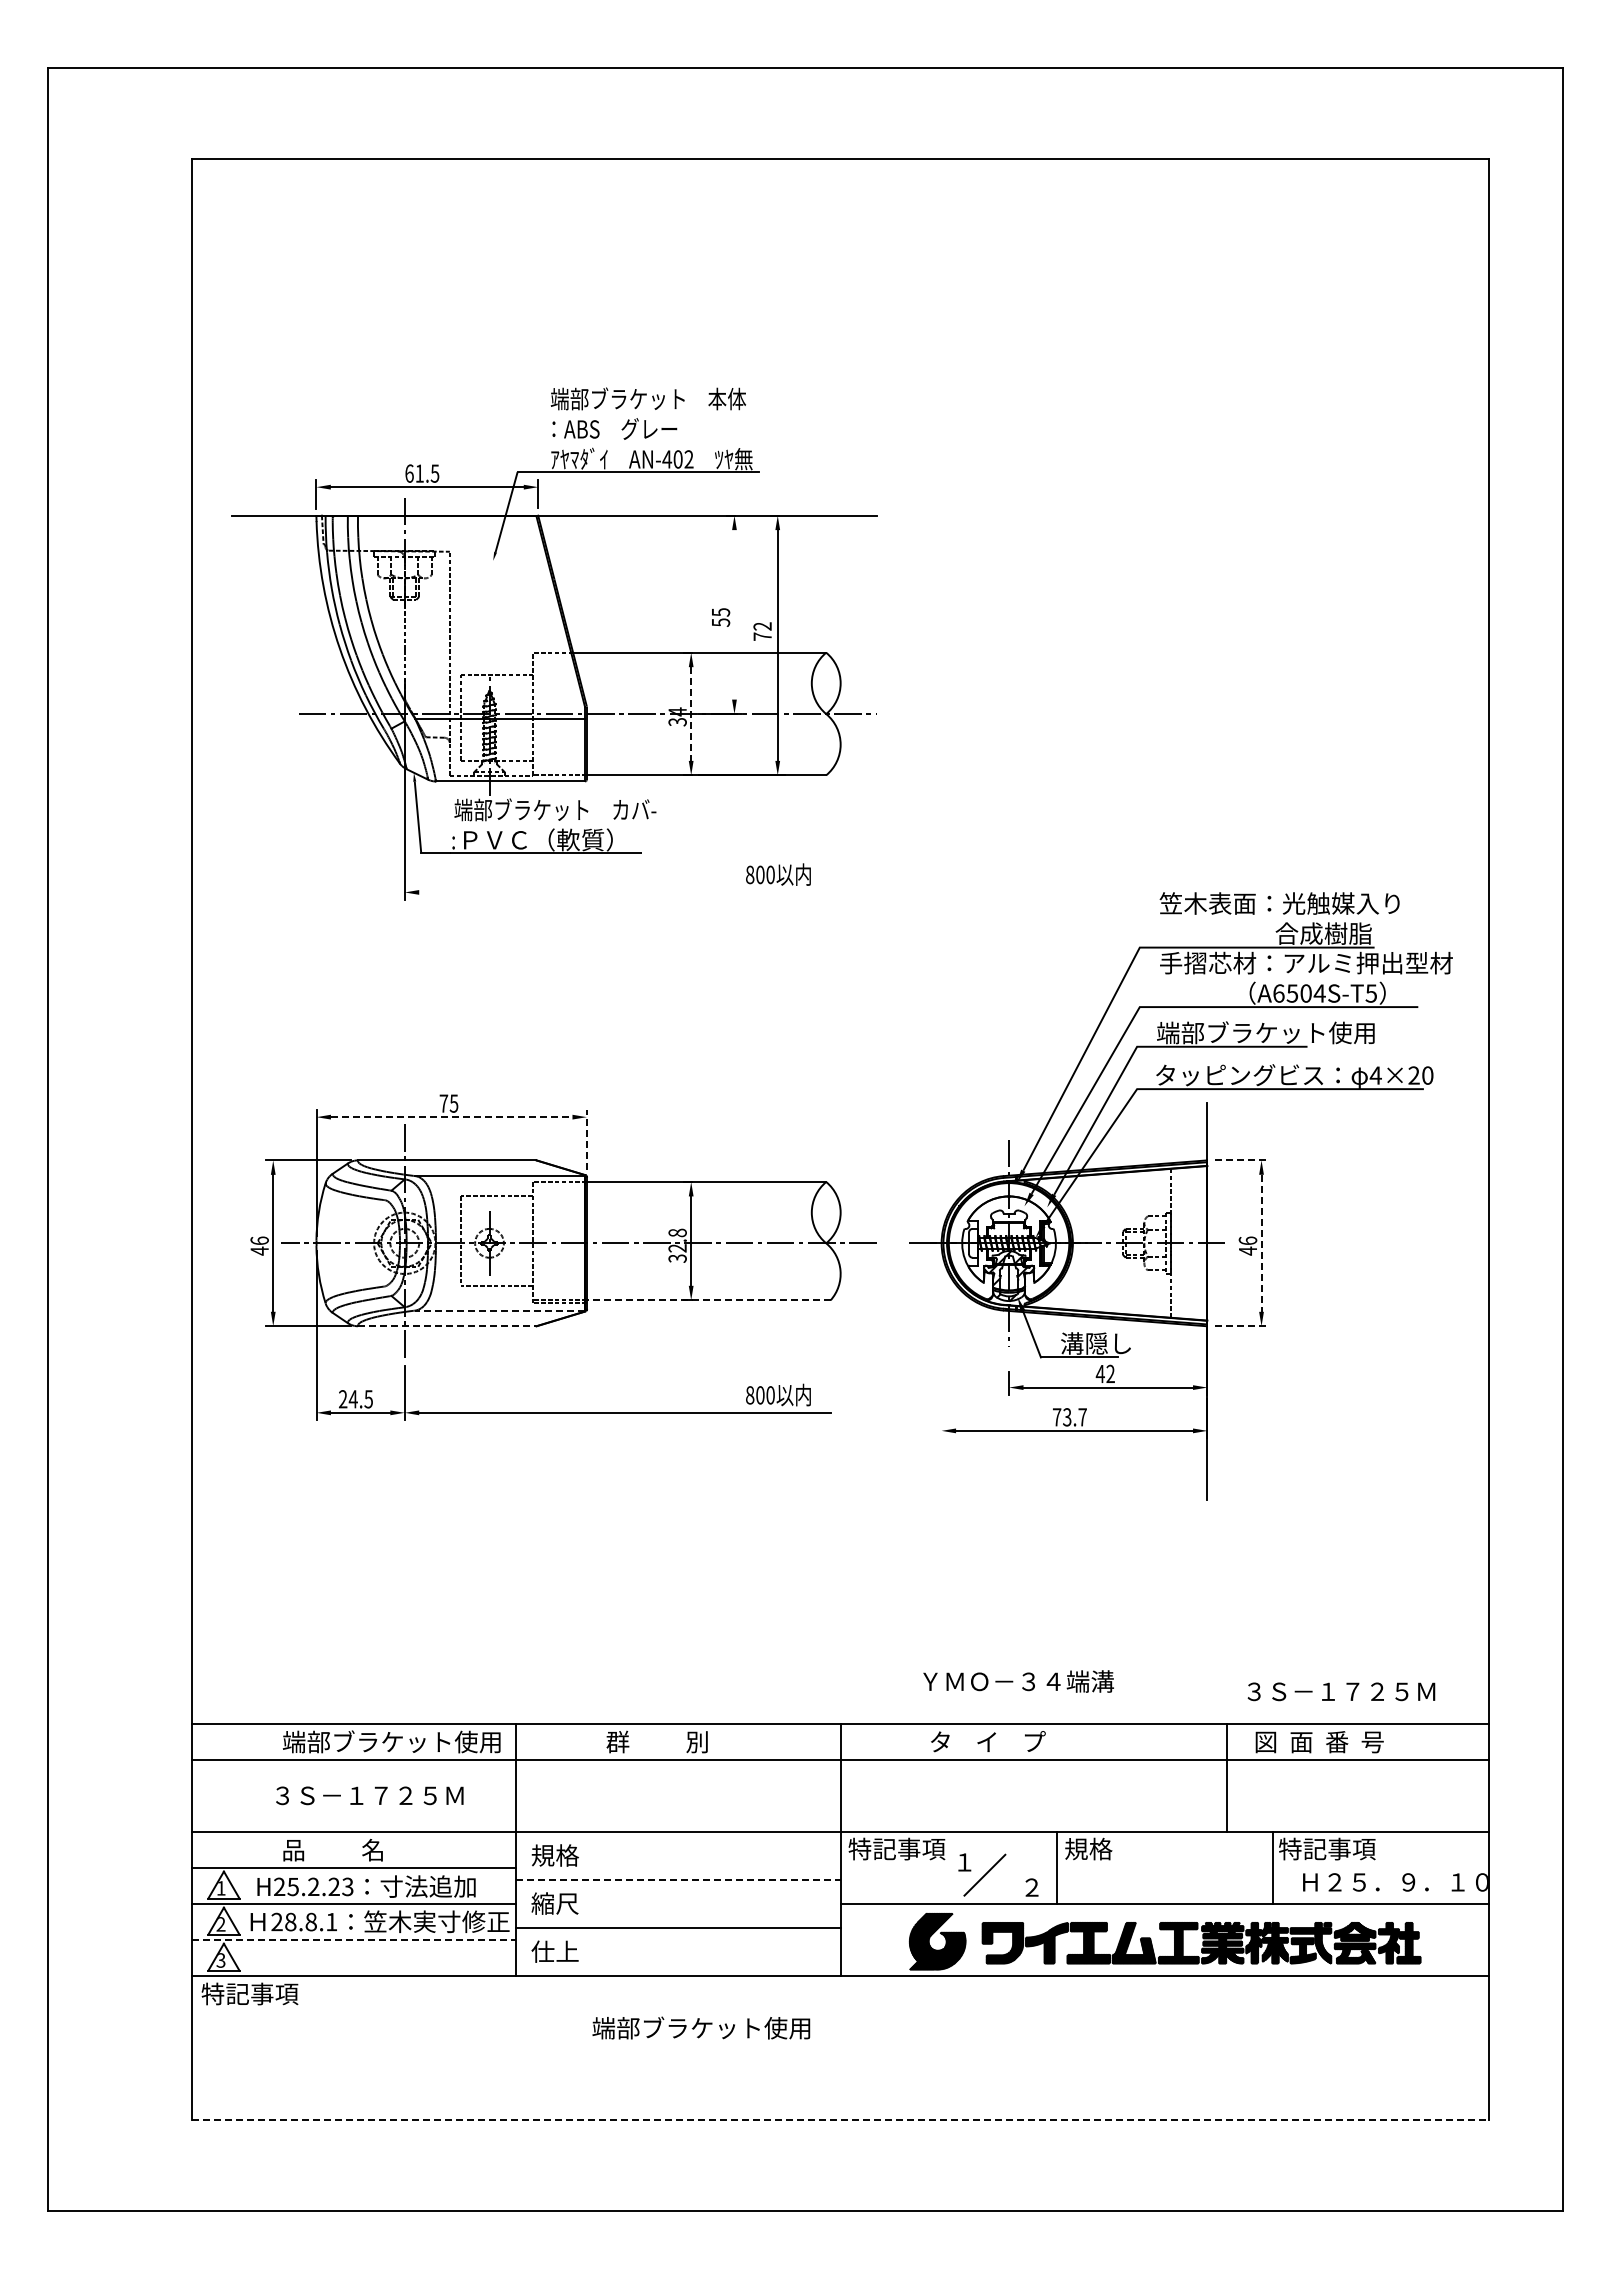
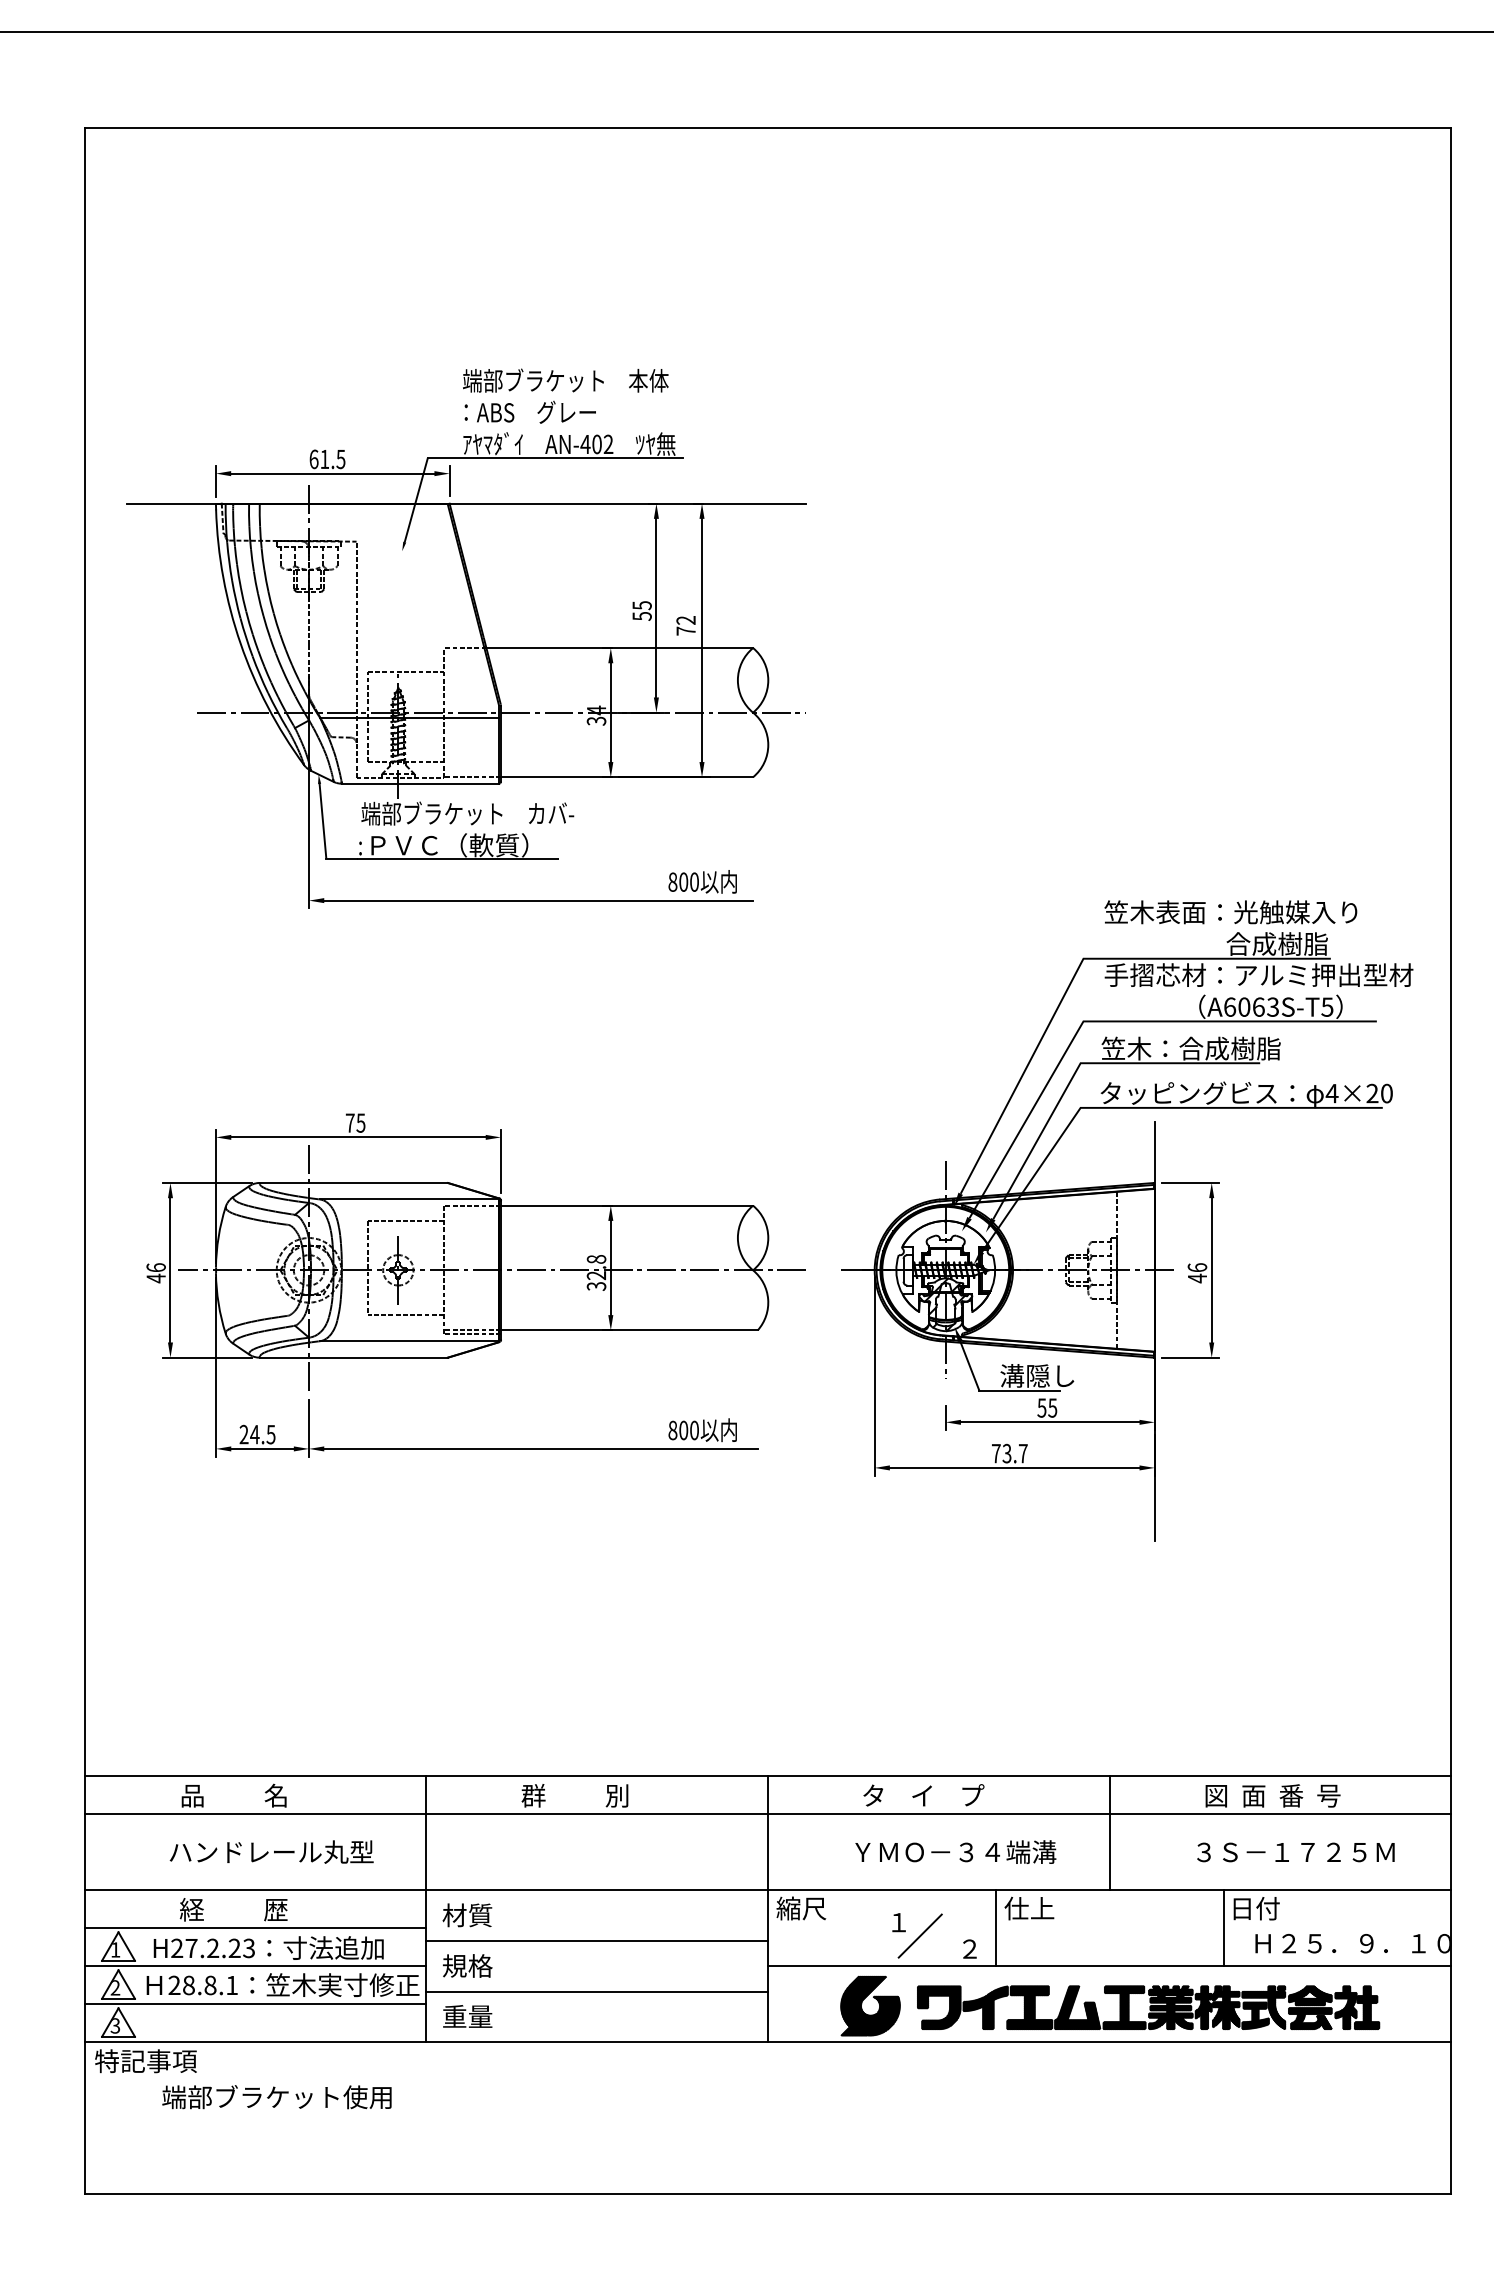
line: (734, 614) -> (656, 607), added
line: (691, 714) -> (611, 713), dashed -> solid
line: (622, 892) -> (538, 900), added
text: (1305, 993) -> (1258, 1007), A6504S-T5 -> A6063S-T5
text: (1265, 1032) -> (1215, 1048), 端部ブラケット使用 -> 笠木：合成樹脂
line: (451, 1117) -> (358, 1137), dashed -> solid
line: (586, 1139) -> (500, 1160), dashed -> solid
line: (1242, 1160) -> (1191, 1183), dashed -> solid
line: (1261, 1243) -> (1211, 1270), dashed -> solid
line: (708, 1300) -> (629, 1330), dashed -> solid
line: (500, 1310) -> (409, 1341), dashed -> solid
line: (447, 1326) -> (354, 1357), dashed -> solid
line: (1242, 1326) -> (1191, 1357), dashed -> solid
line: (941, 1344) -> (874, 1376), added
text: (1104, 1373) -> (1046, 1407), 42 -> 55
text: (1018, 1681) -> (955, 1852), moved
text: (1341, 1691) -> (1295, 1852), moved
text: (391, 1741) -> (295, 1795), 端部ブラケット使用 -> 品          名
line: (1227, 1777) -> (1110, 1833), moved
text: (369, 1795) -> (271, 1852), ３Ｓ－１７２５Ｍ -> ハンドレール丸型
text: (896, 1848) -> (827, 1907), 特記事項 -> 縮尺
text: (1088, 1848) -> (1029, 1907), 規格 -> 仕上
text: (1327, 1848) -> (1281, 1907), 特記事項 -> 日付
text: (333, 1849) -> (233, 1908), 品          名 -> 経          歴
text: (554, 1855) -> (466, 1915), 規格 -> 材質
line: (678, 1880) -> (597, 1941), dashed -> solid
text: (292, 1887) -> (190, 1949), H25.2.23 -> H27.2.23
text: (554, 1903) -> (466, 1965), 縮尺 -> 規格
line: (354, 1940) -> (256, 2004), dashed -> solid
text: (554, 1951) -> (466, 2016), 仕上 -> 重量
text: (701, 2027) -> (277, 2096), moved
line: (841, 2119) -> (769, 2193), dashed -> solid

